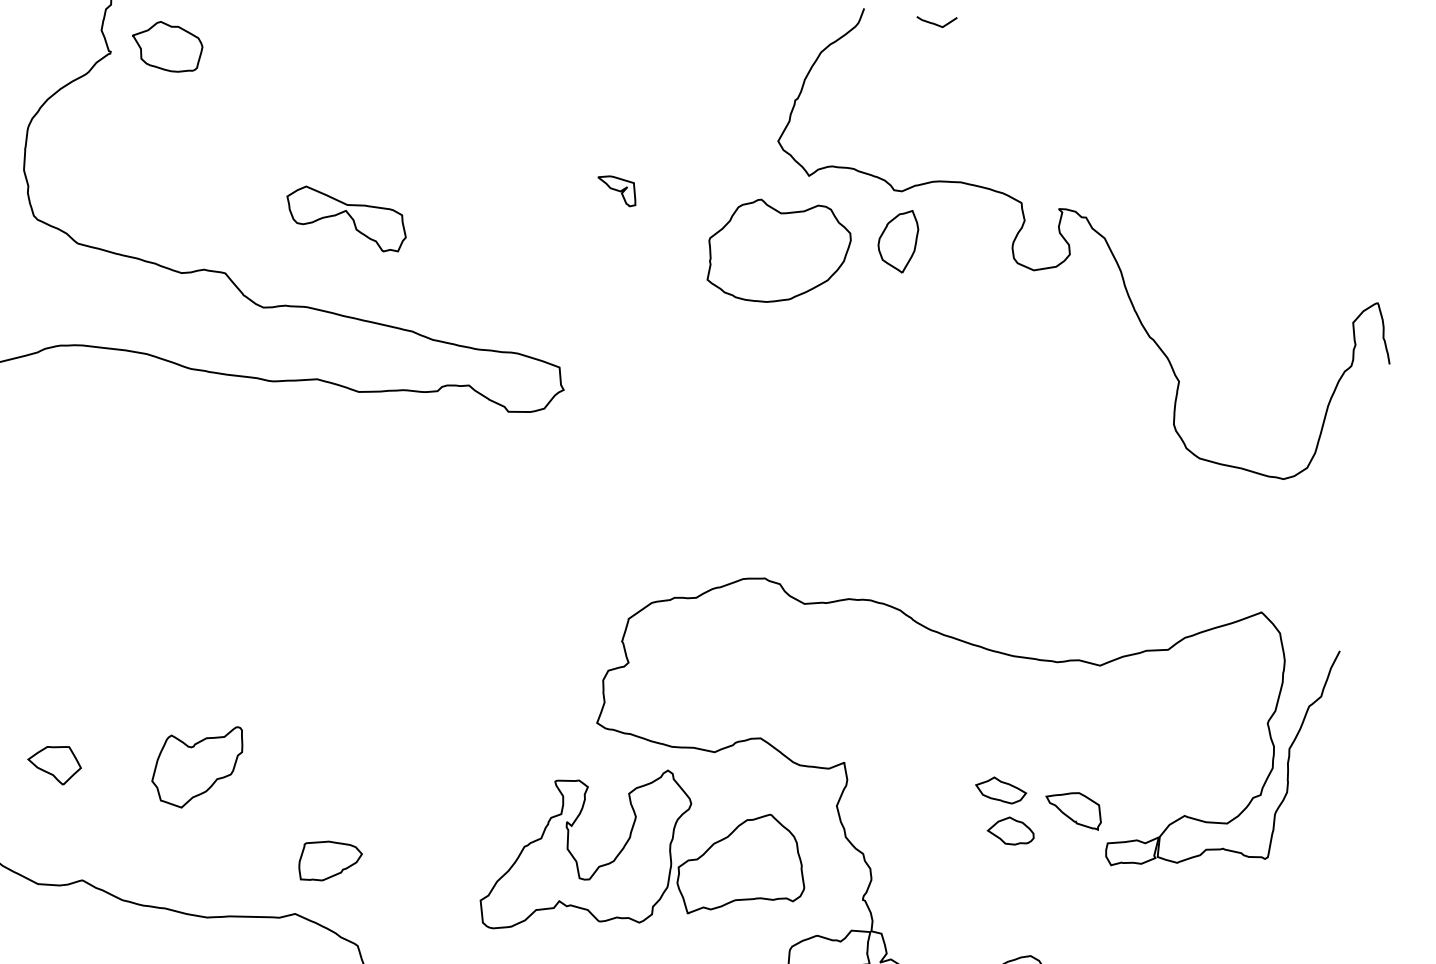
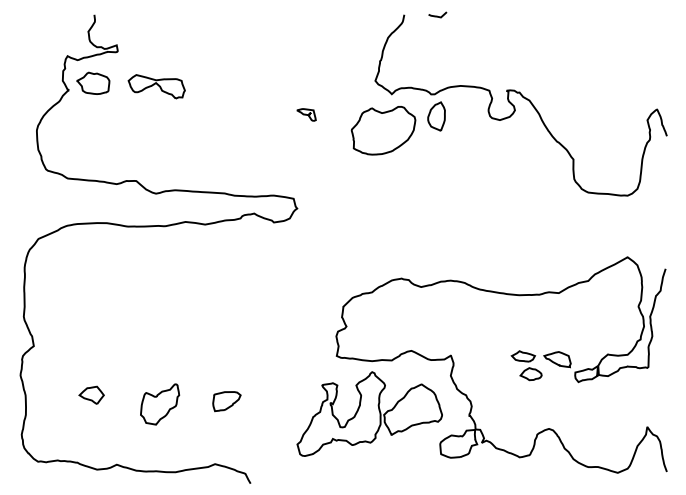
part: (345, 218) -> (156, 86), moved
part: (54, 761) -> (91, 394), moved
part: (329, 862) -> (226, 401), moved

